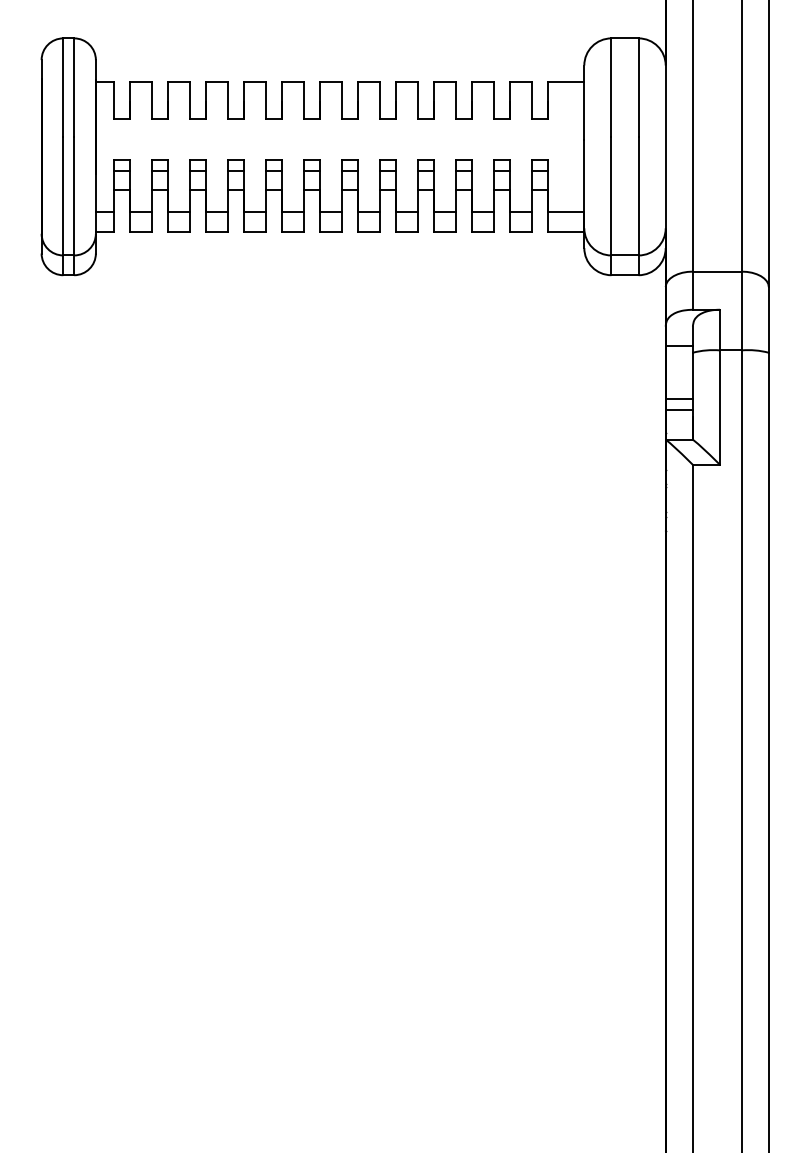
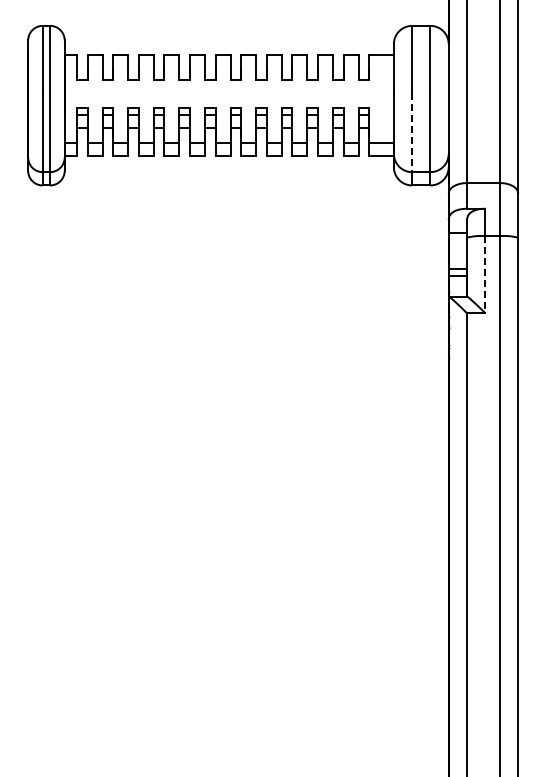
line: (611, 196) -> (412, 132), solid -> dashed
line: (720, 407) -> (485, 274), solid -> dashed

